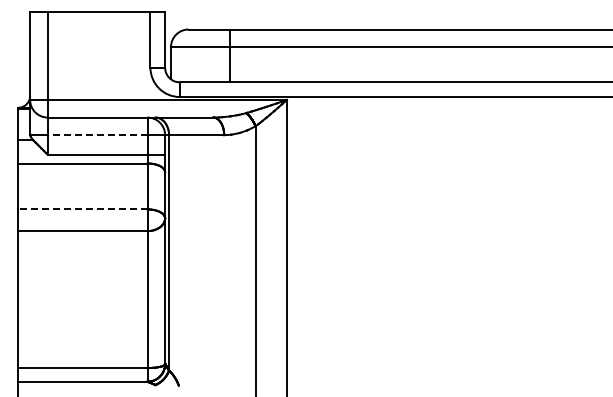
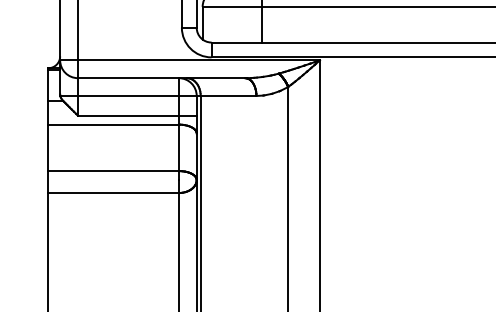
line: (97, 135) -> (128, 96), dashed -> solid
line: (82, 209) -> (113, 171), dashed -> solid

